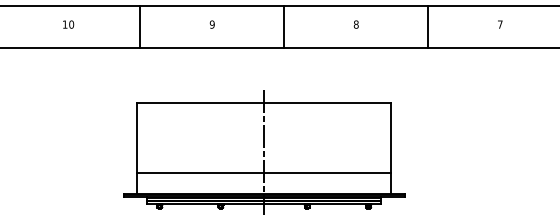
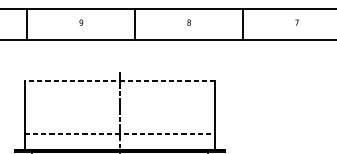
line: (263, 102) -> (119, 81), solid -> dashed
line: (264, 173) -> (120, 134), solid -> dashed

